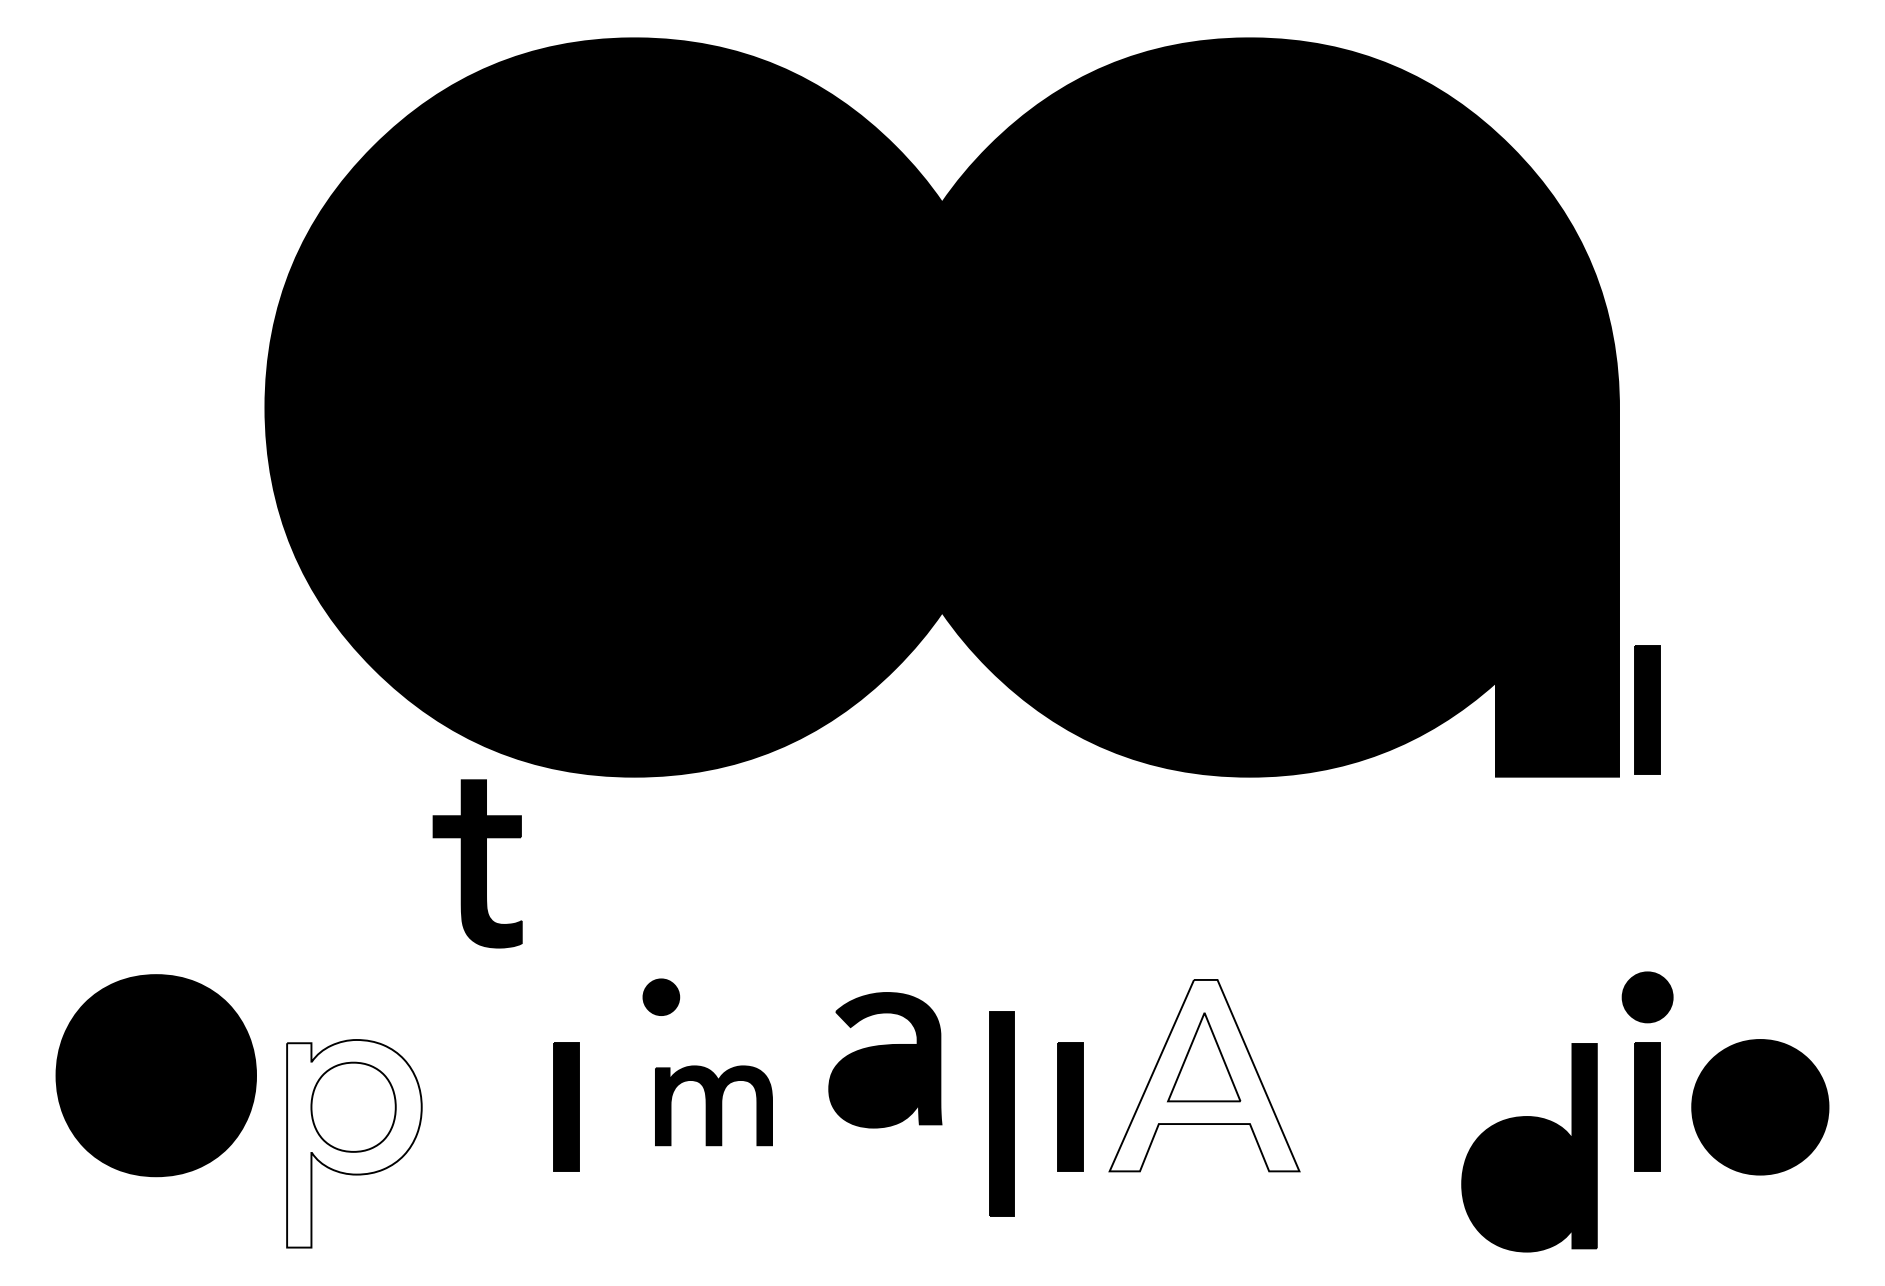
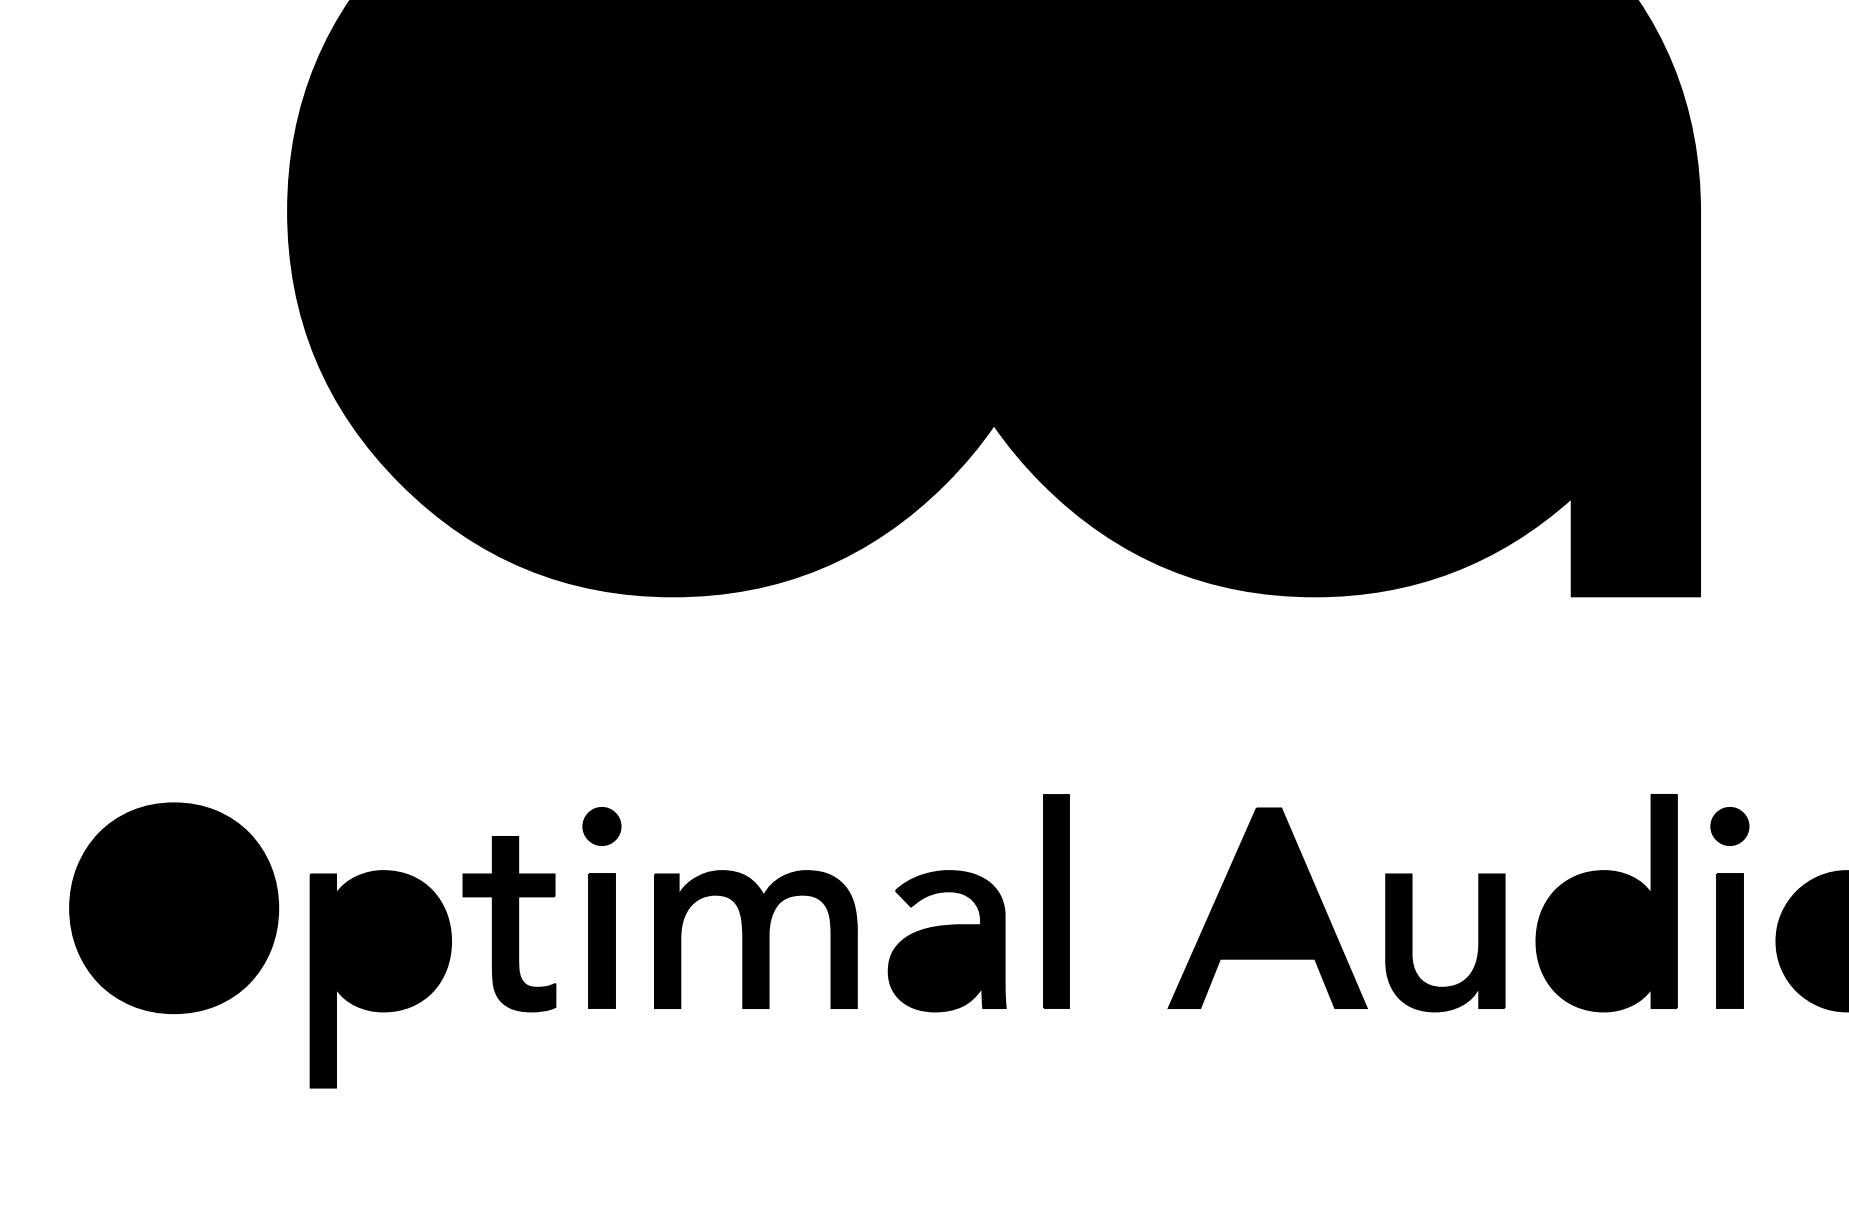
part: (1647, 709) -> (1729, 526), removed
part: (477, 863) -> (509, 923), moved
part: (661, 996) -> (602, 825), moved
part: (1647, 996) -> (1729, 825), size x0.71
fill: (1204, 1057) -> (1267, 889), added
part: (885, 1060) -> (947, 941), moved
fill: (1204, 1075) -> (1267, 908), added
part: (713, 1105) -> (755, 939), size x1.67
fill: (353, 1106) -> (379, 940), added
part: (1070, 1106) -> (1127, 940), removed
part: (1343, 1108) -> (1412, 942), added
part: (1001, 1113) -> (1055, 900), moved
fill: (354, 1143) -> (380, 979), added
part: (1529, 1147) -> (1606, 902), moved

